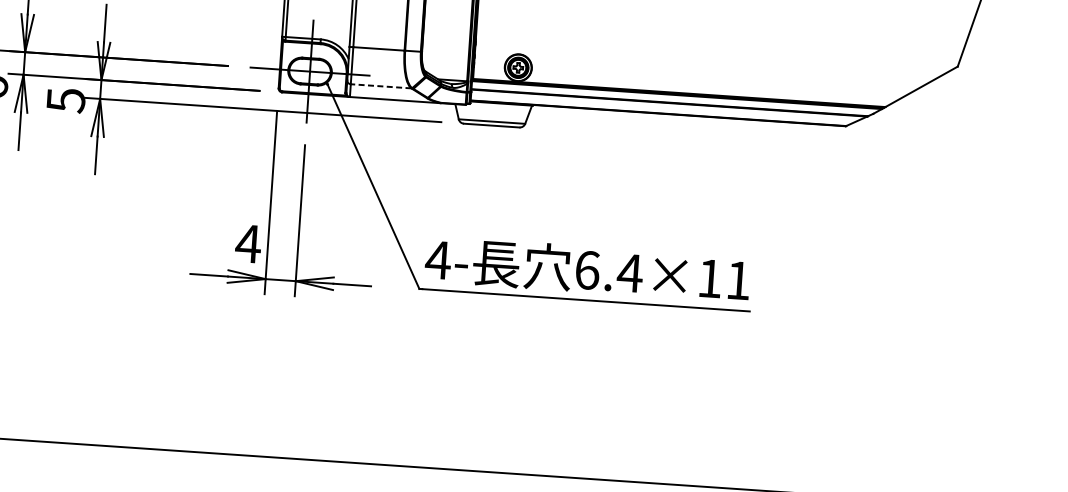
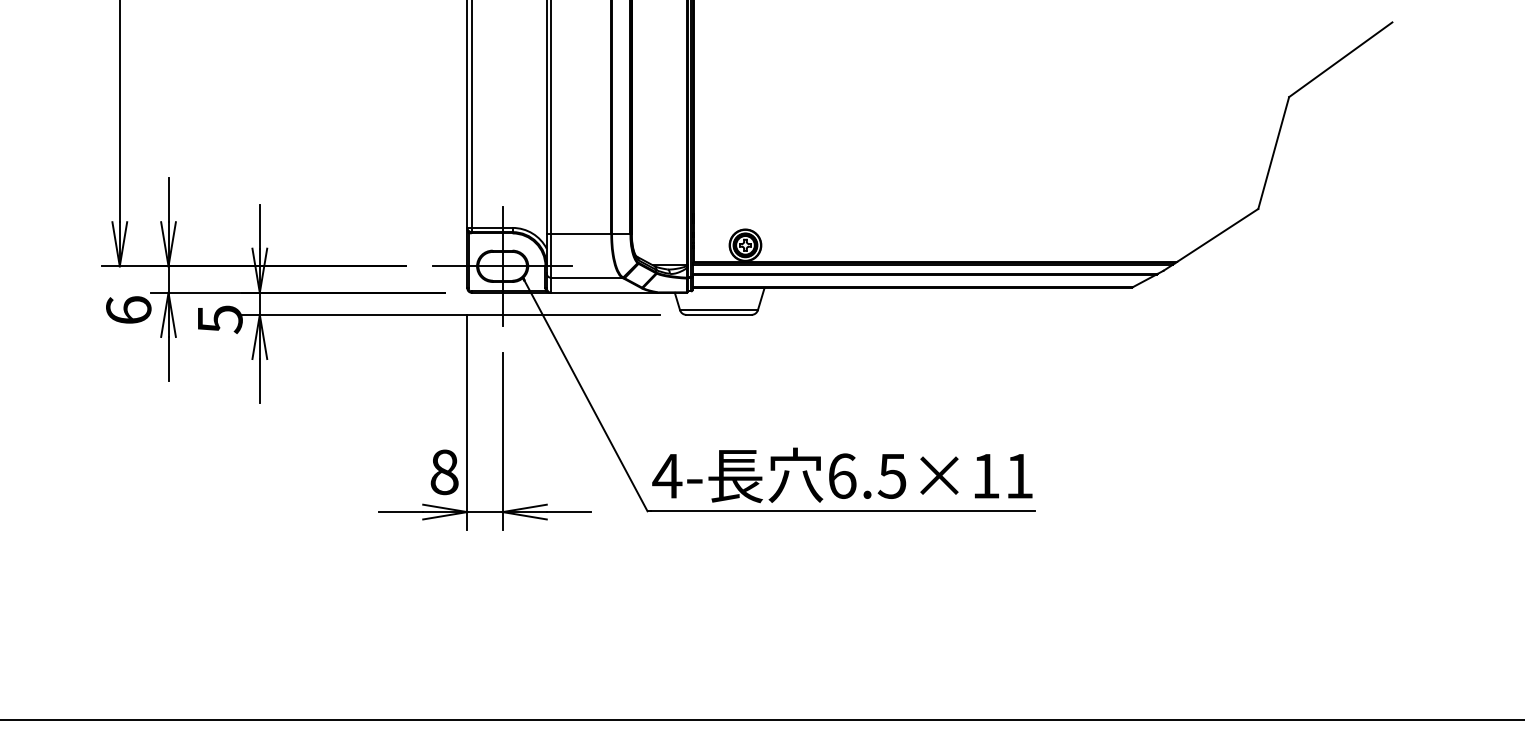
line: (380, 86) -> (586, 277), dashed -> solid
text: (248, 244) -> (444, 472), 4 -> 8
text: (630, 273) -> (892, 476), 6.4×11 -> 6.5×11

